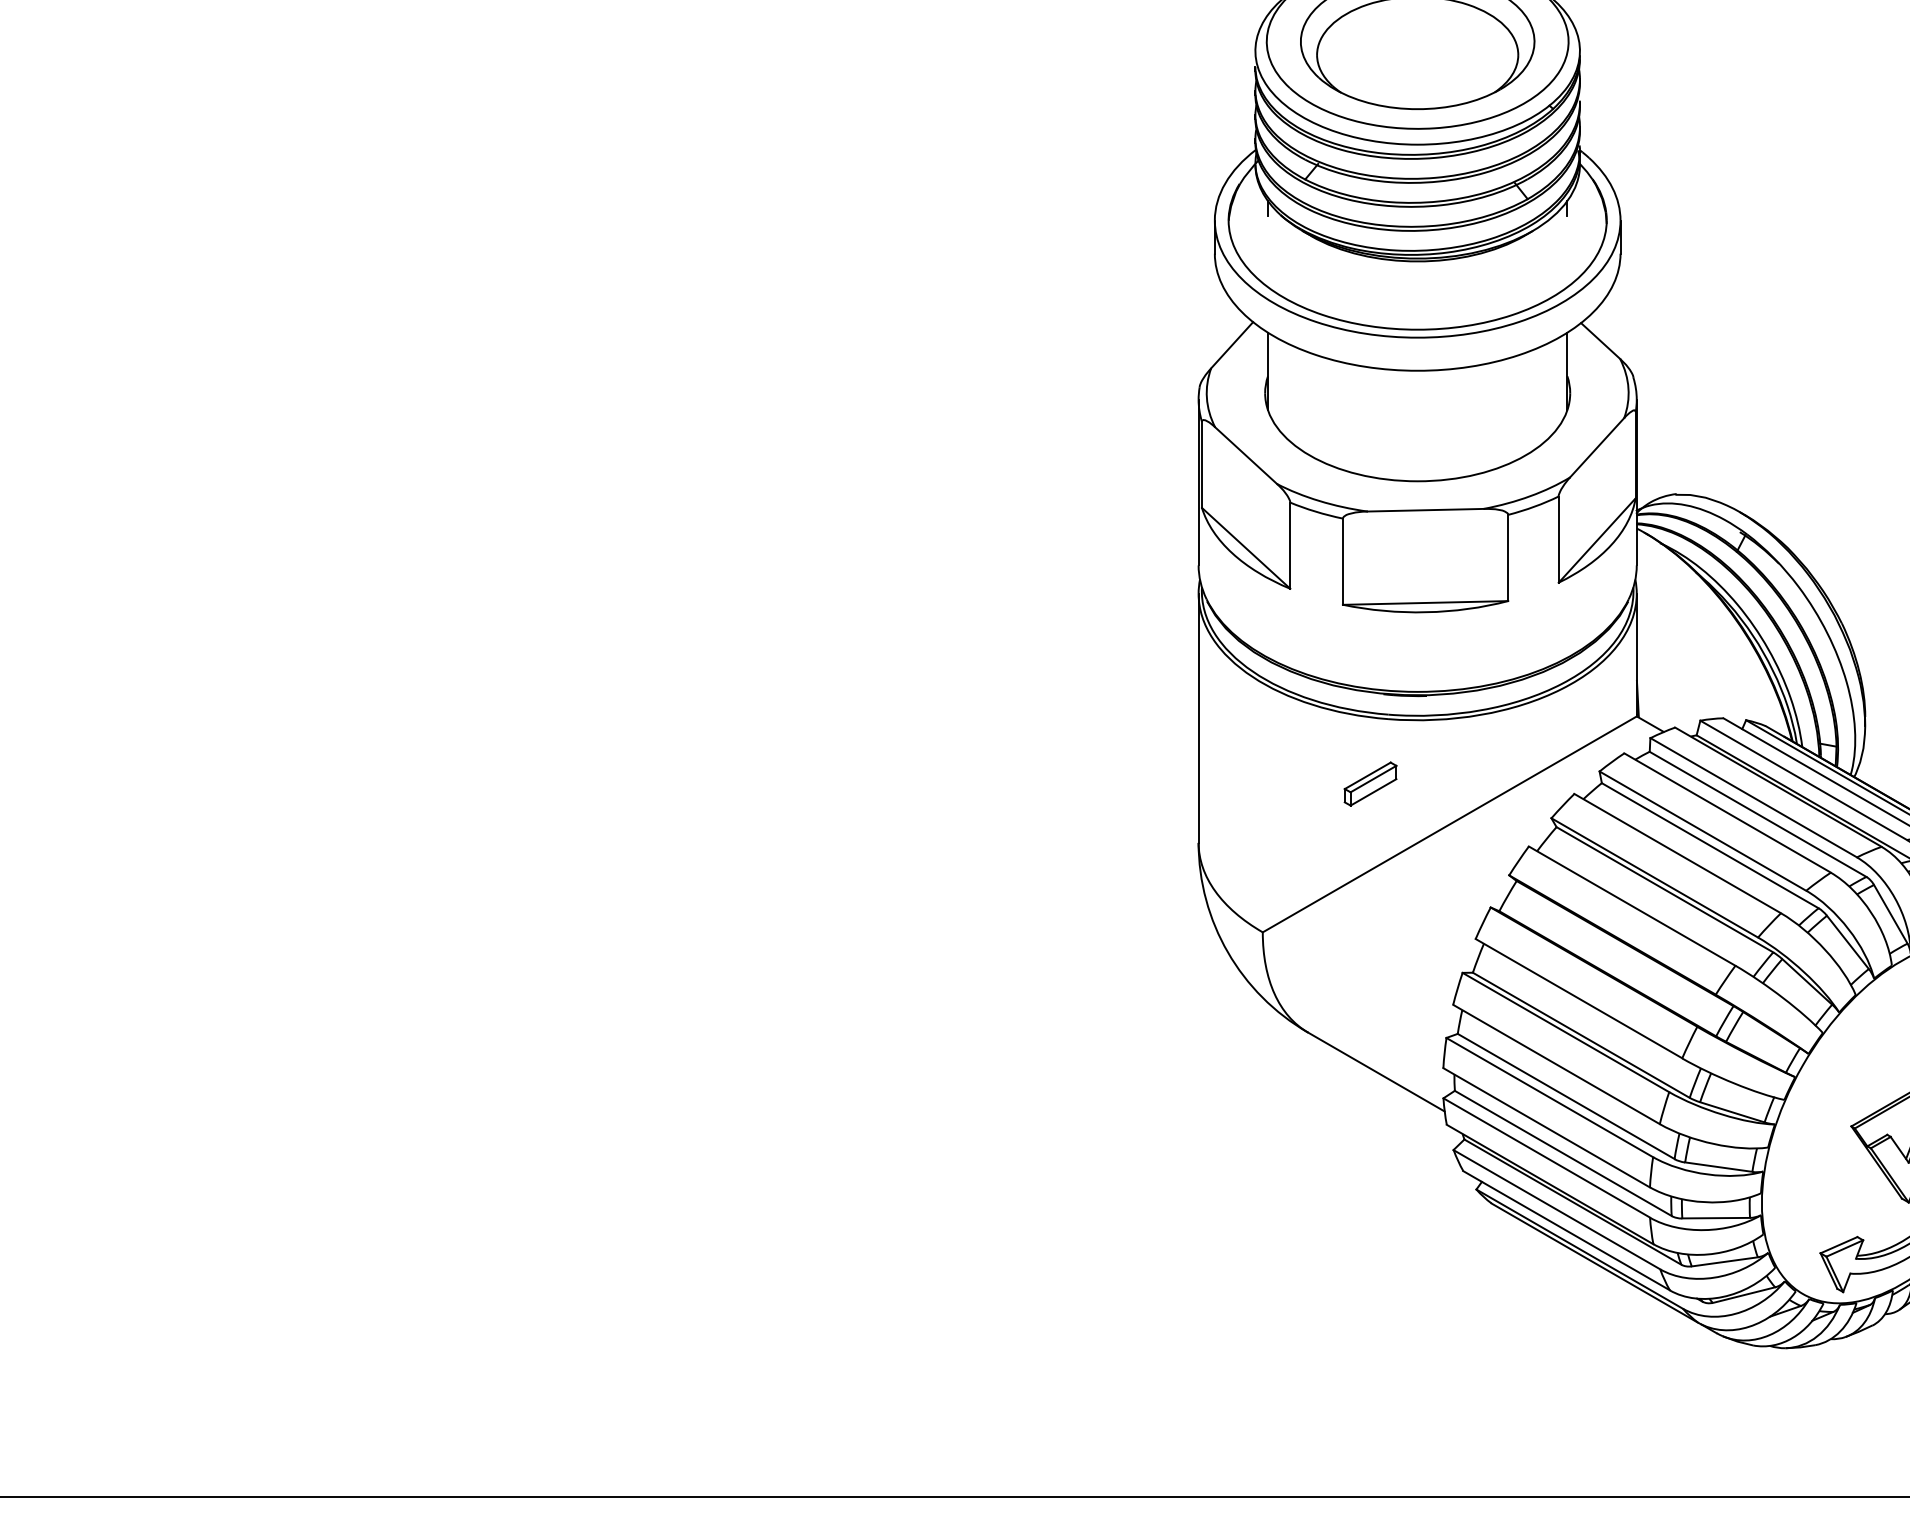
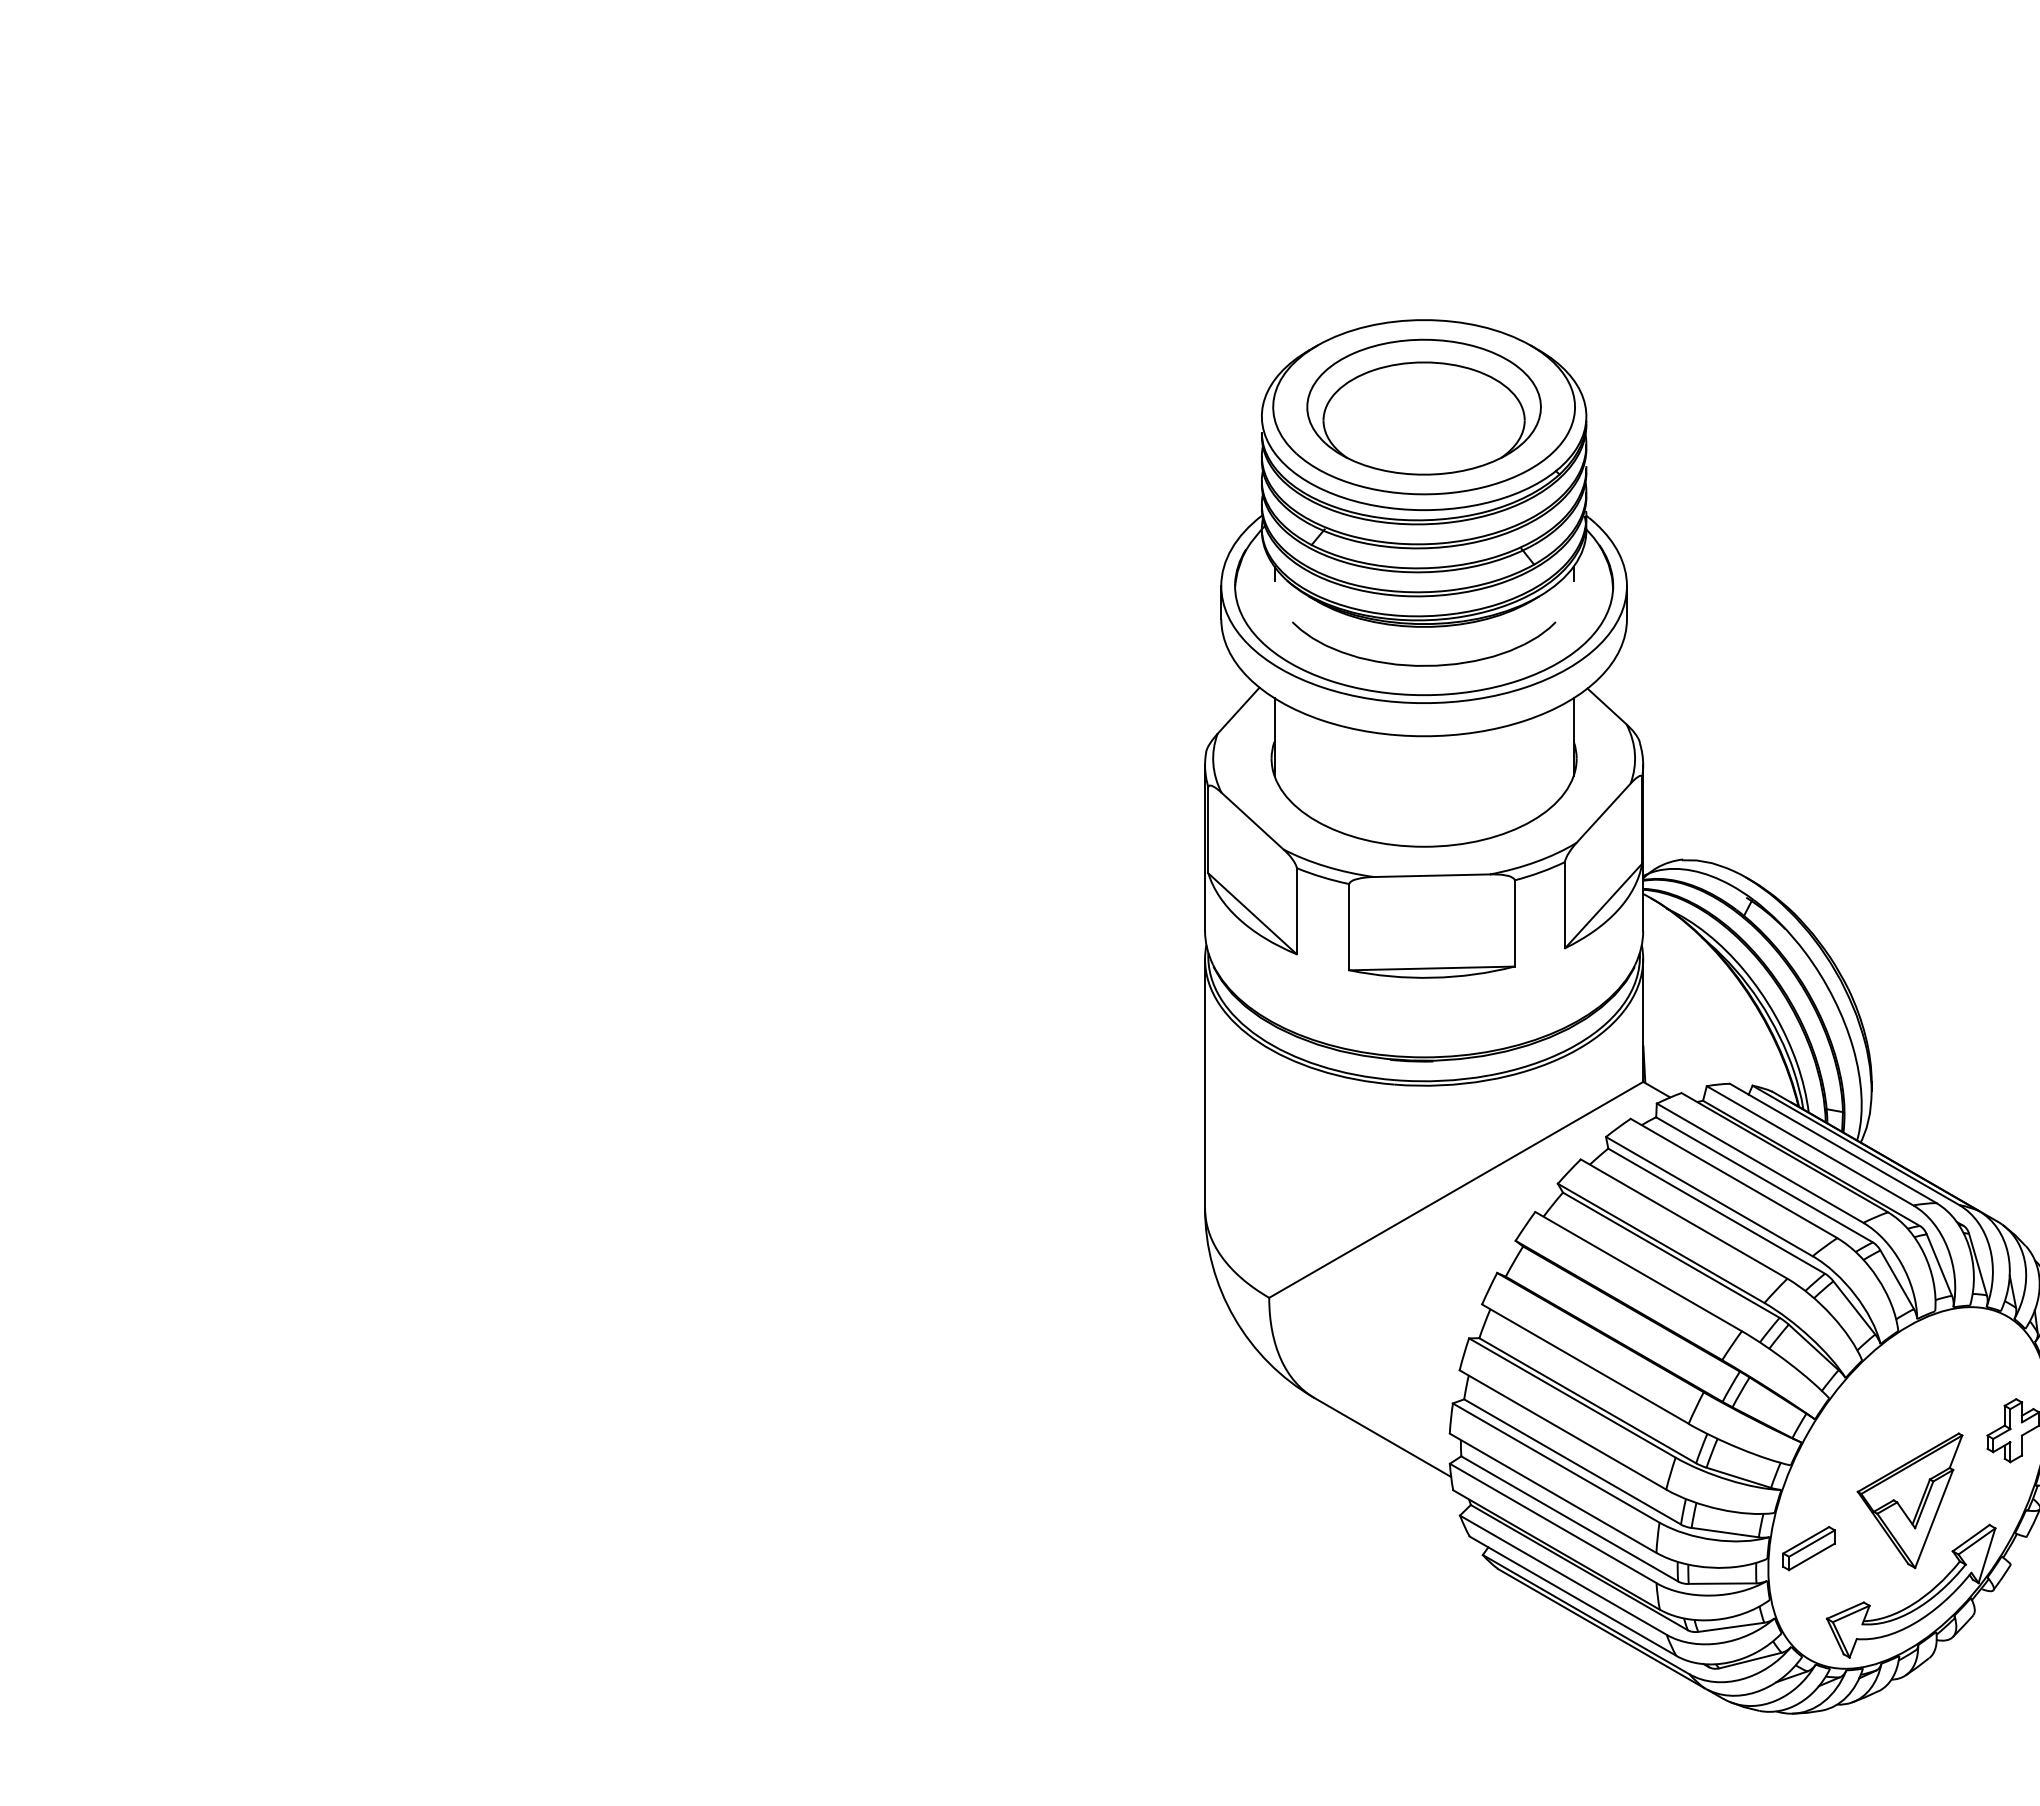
curve: (1418, 299) -> (1424, 664), added
part: (1370, 784) -> (1808, 1548), moved

